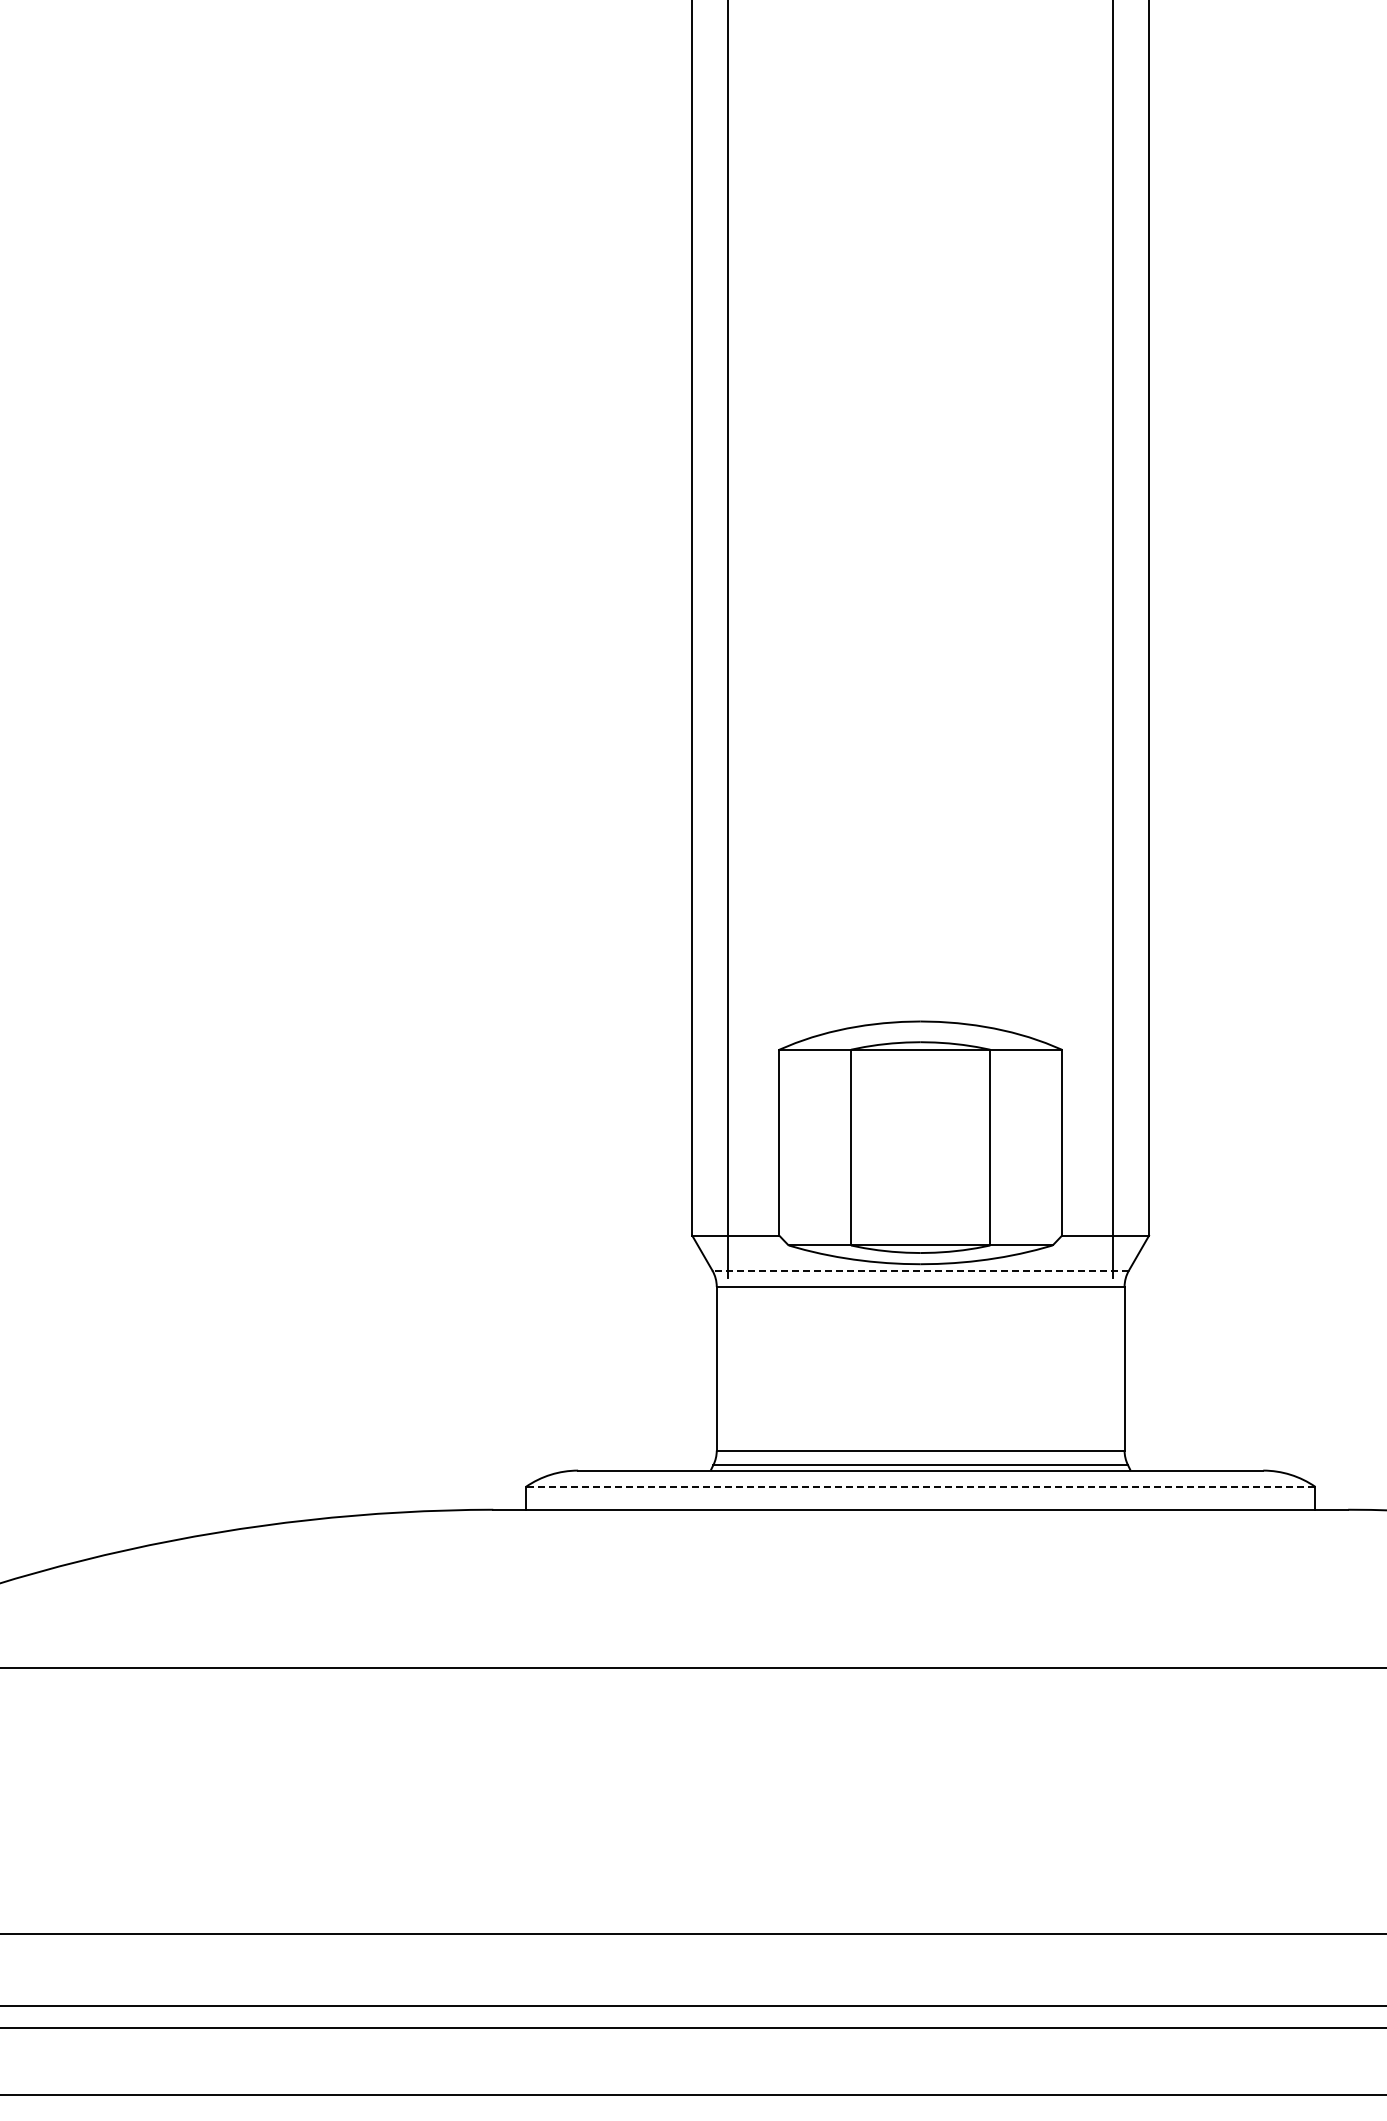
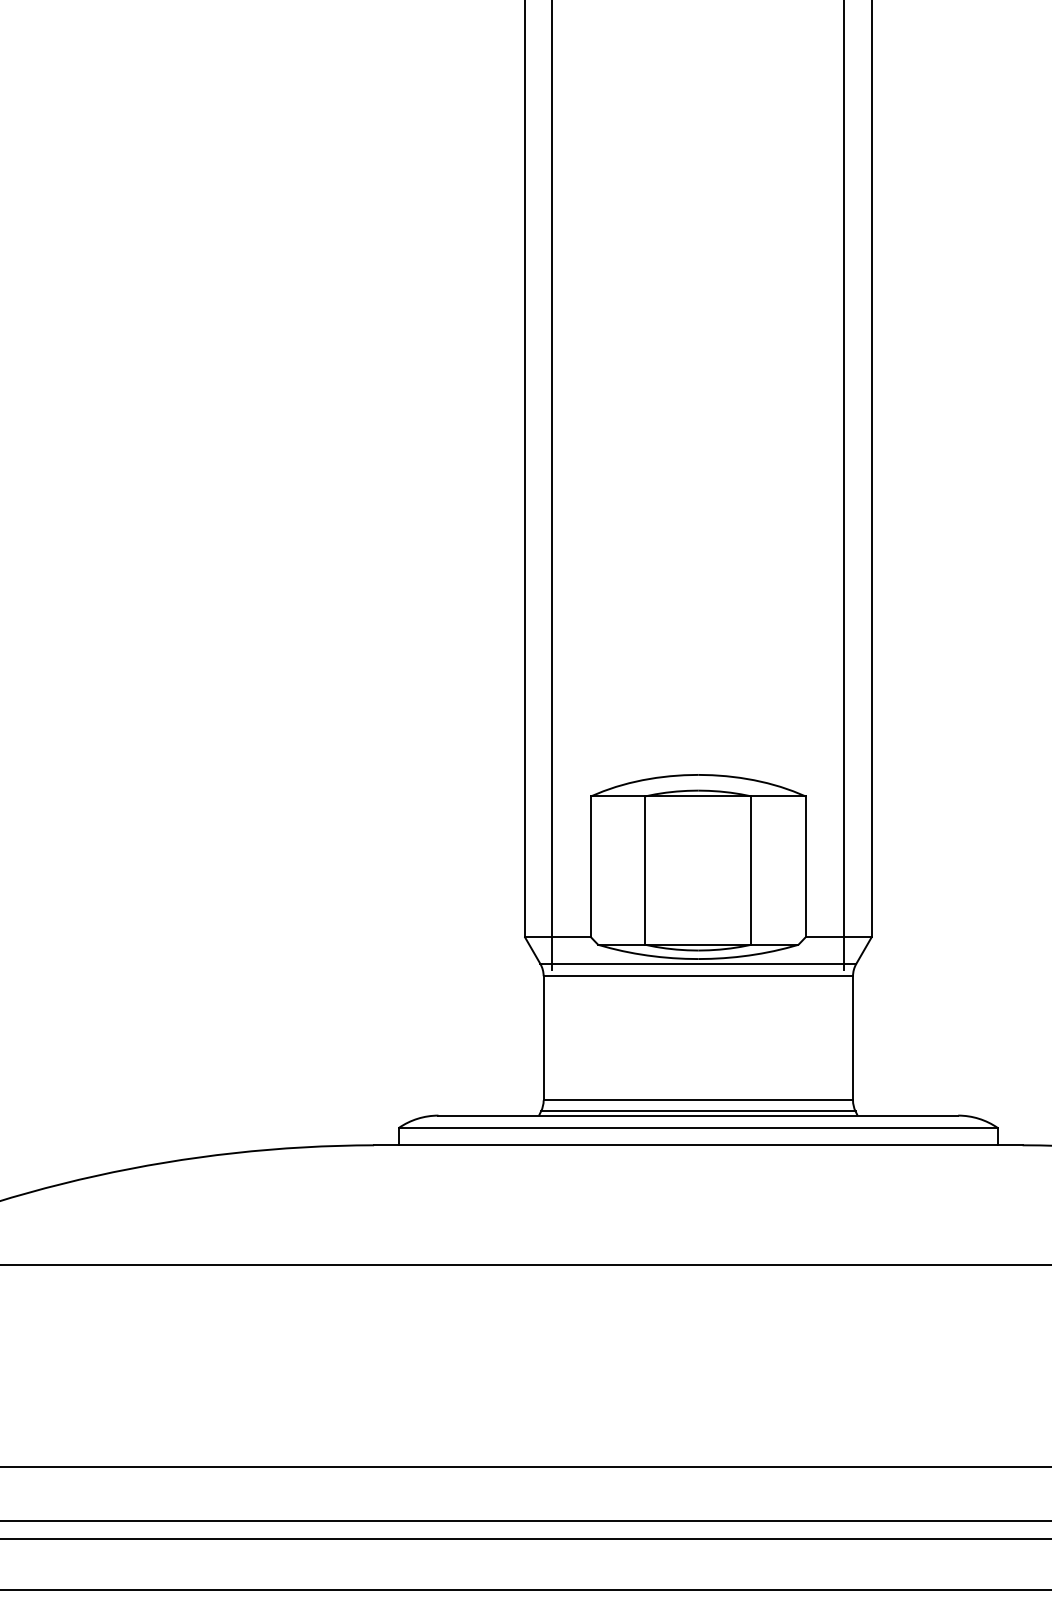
line: (920, 1270) -> (698, 963), dashed -> solid
line: (920, 1486) -> (698, 1127), dashed -> solid

